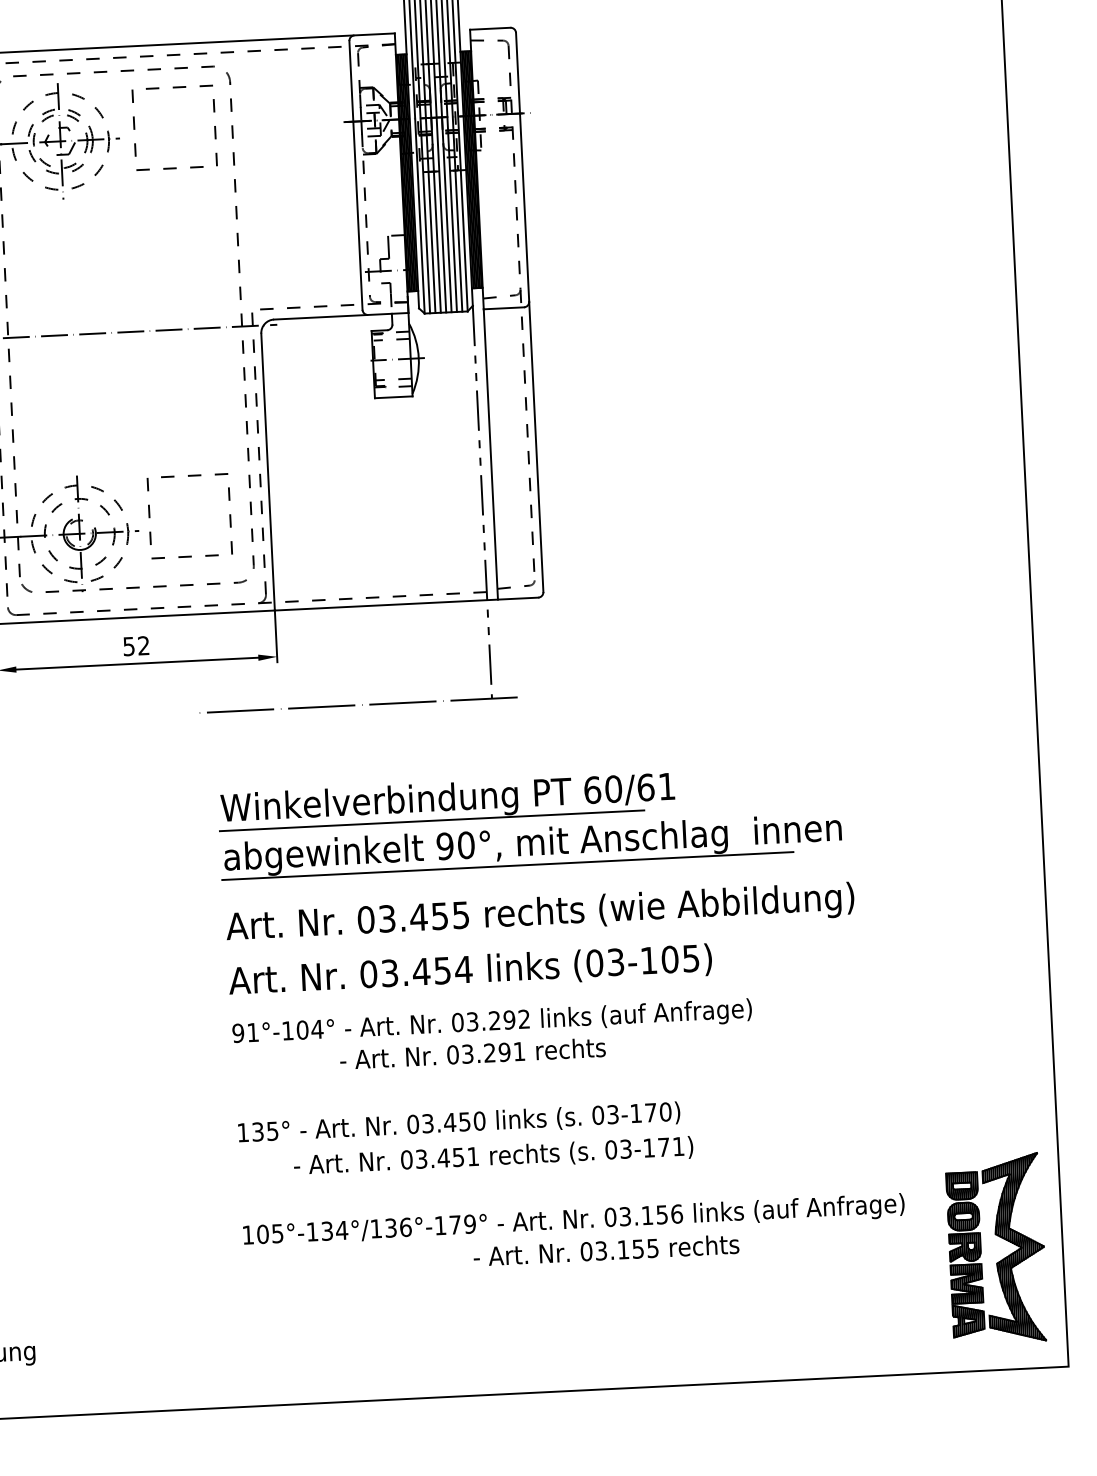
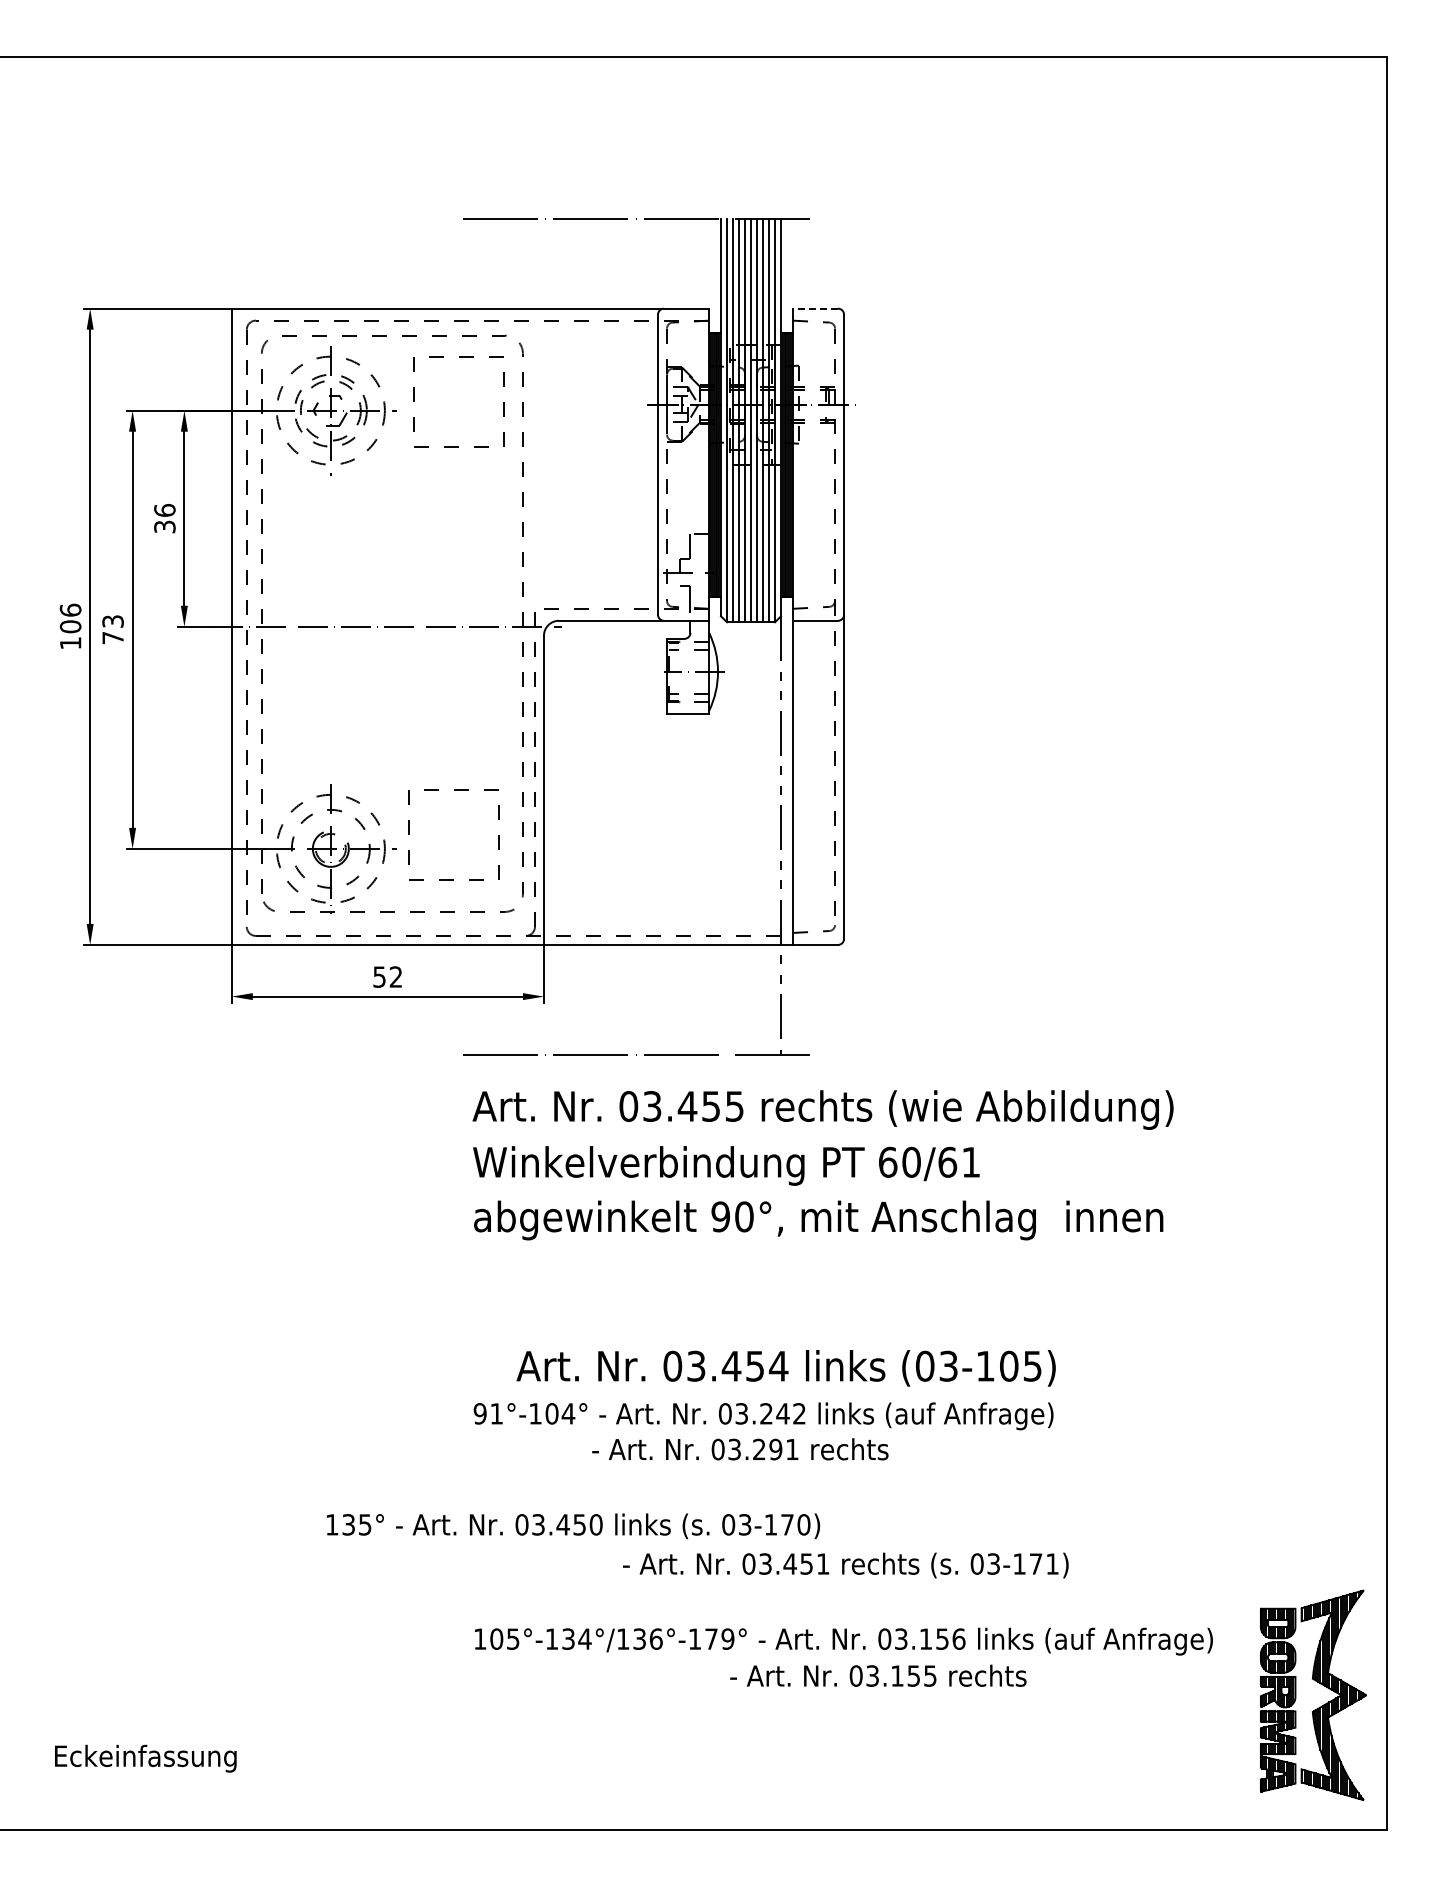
line: (490, 28) -> (815, 308), solid -> dashed
line: (431, 820) -> (707, 1187), removed
line: (507, 866) -> (789, 1242), removed
text: (539, 914) -> (822, 1109), moved
text: (469, 971) -> (785, 1368), moved
text: (509, 1019) -> (782, 1413), 03.292 -> 03.242
text: (459, 1123) -> (573, 1526), moved
text: (493, 1156) -> (845, 1565), moved

